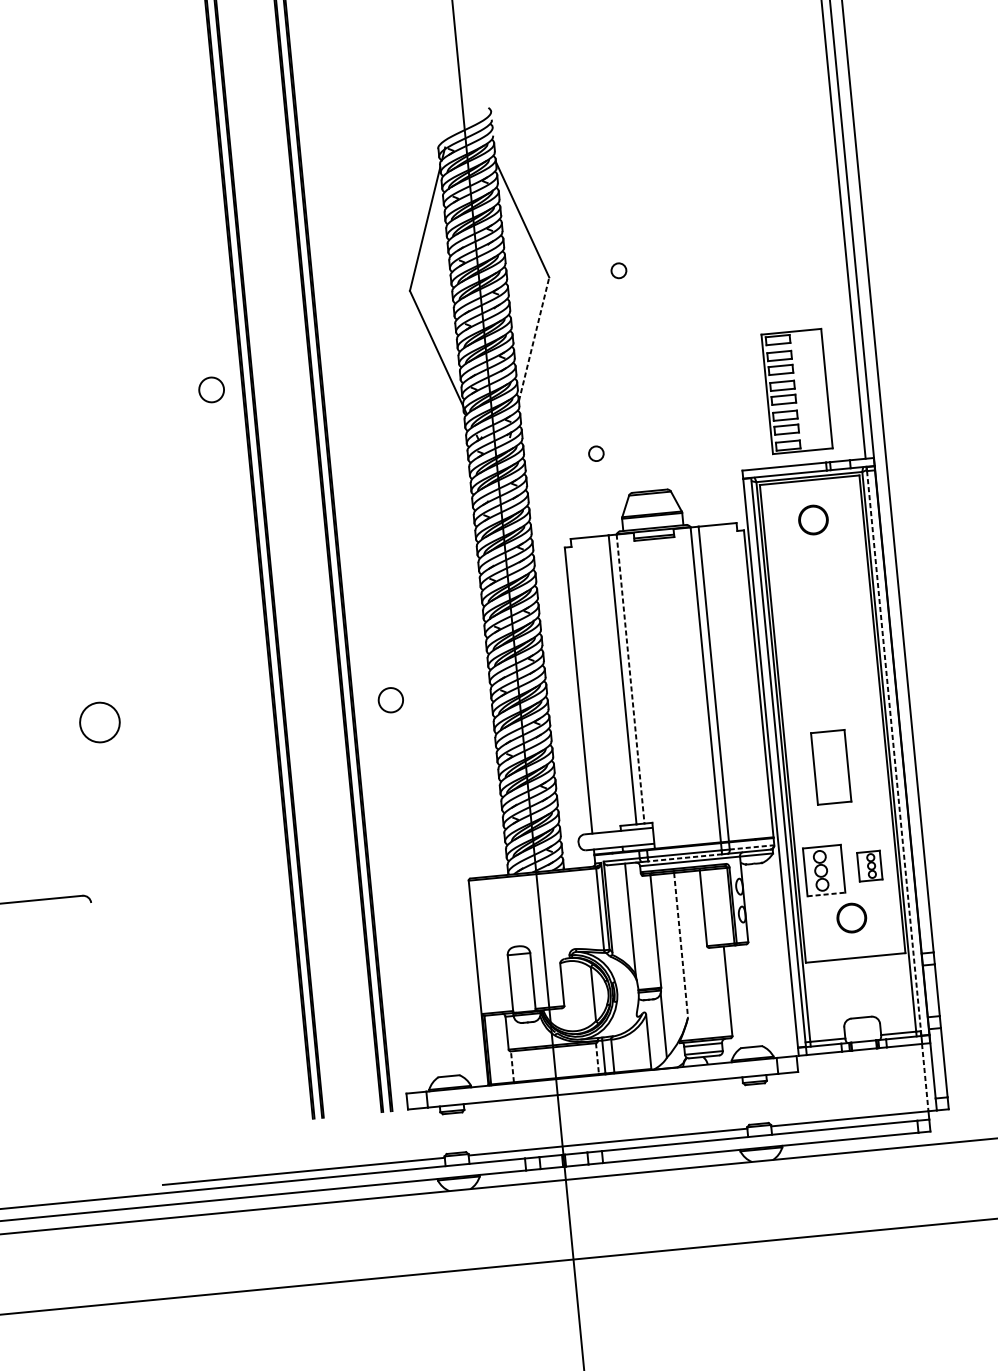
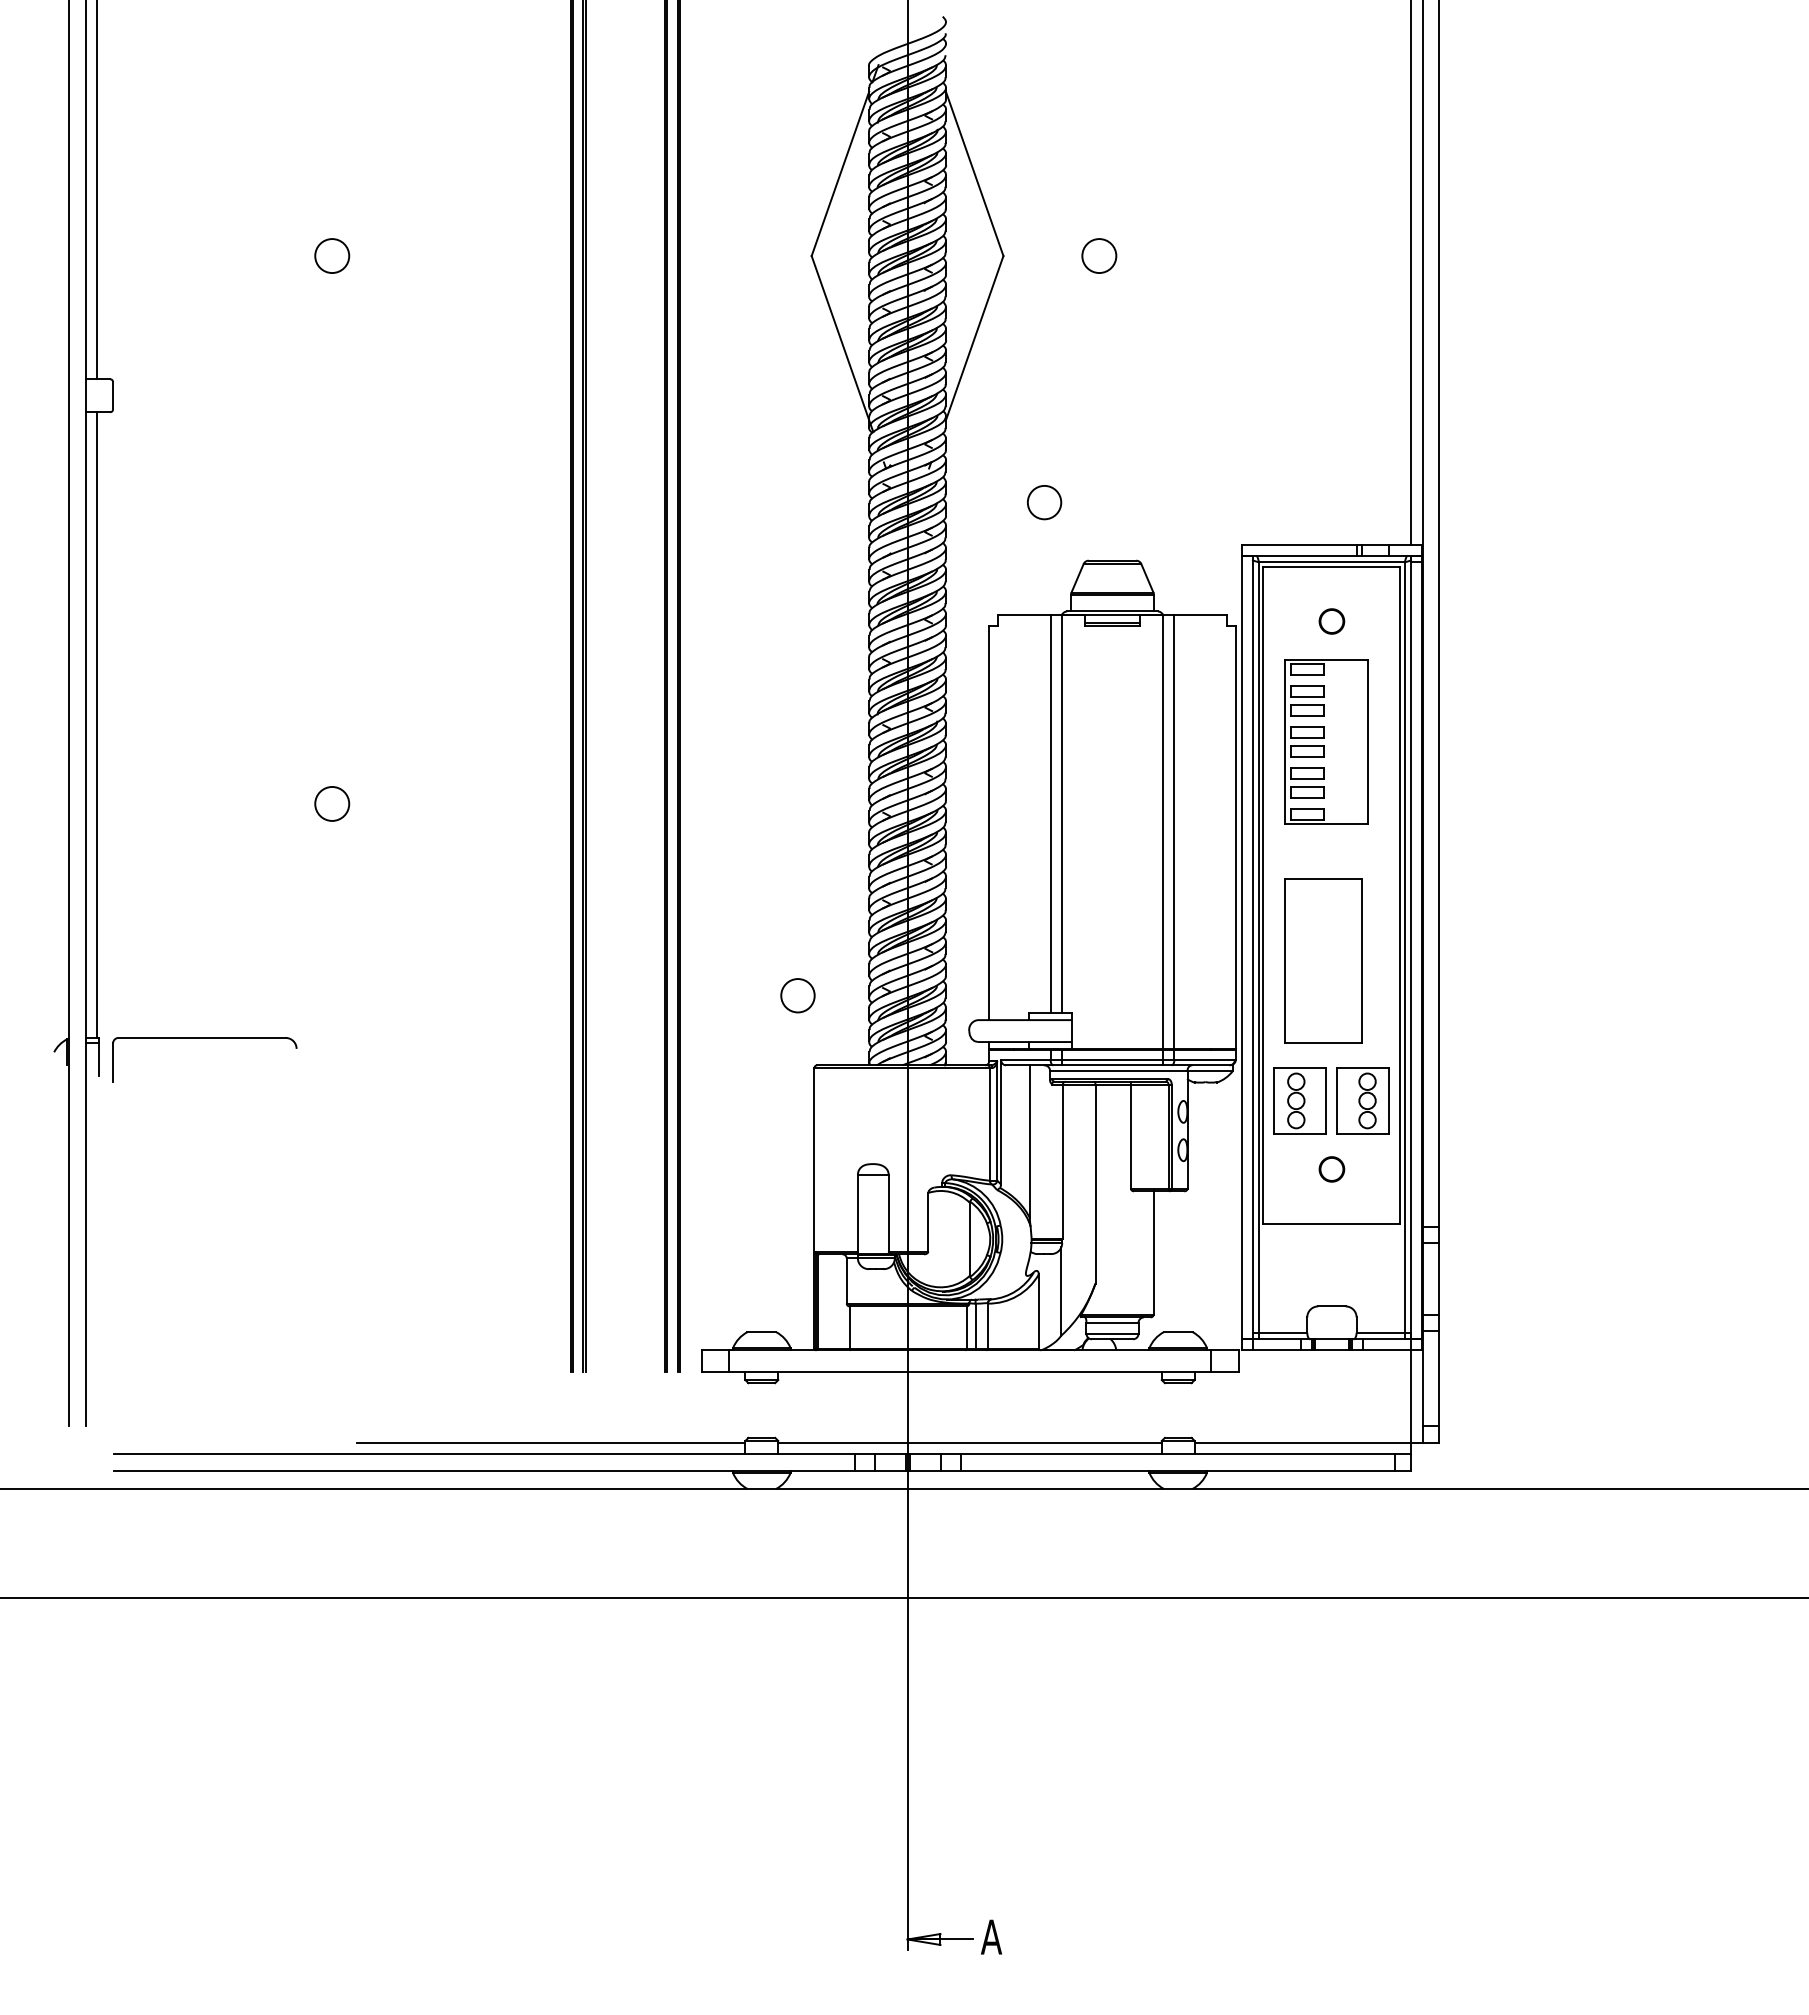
circle: (619, 271) -> (1099, 256), size x1.67
line: (533, 338) -> (974, 337), dashed -> solid
circle: (211, 389) -> (332, 255), moved
part: (797, 391) -> (1326, 741), moved
circle: (596, 453) -> (1044, 502), size x1.67
part: (813, 520) -> (1331, 621), size x0.62
line: (630, 679) -> (1061, 814), dashed -> solid
circle: (390, 700) -> (797, 995), moved
circle: (100, 722) -> (332, 803), size x0.62
line: (894, 753) -> (1411, 950), dashed -> solid
part: (831, 766) -> (1323, 960), size x1.67
line: (752, 847) -> (1205, 1059), dashed -> solid
line: (685, 857) -> (1112, 1065), dashed -> solid
part: (869, 865) -> (1362, 1100), size x1.67
line: (826, 894) -> (1300, 1133), dashed -> solid
part: (851, 918) -> (1331, 1169), size x0.62
line: (681, 945) -> (1095, 1184), dashed -> solid
line: (597, 1059) -> (966, 1328), dashed -> solid
line: (512, 1066) -> (849, 1327), dashed -> solid
line: (925, 1078) -> (1411, 1397), dashed -> solid

